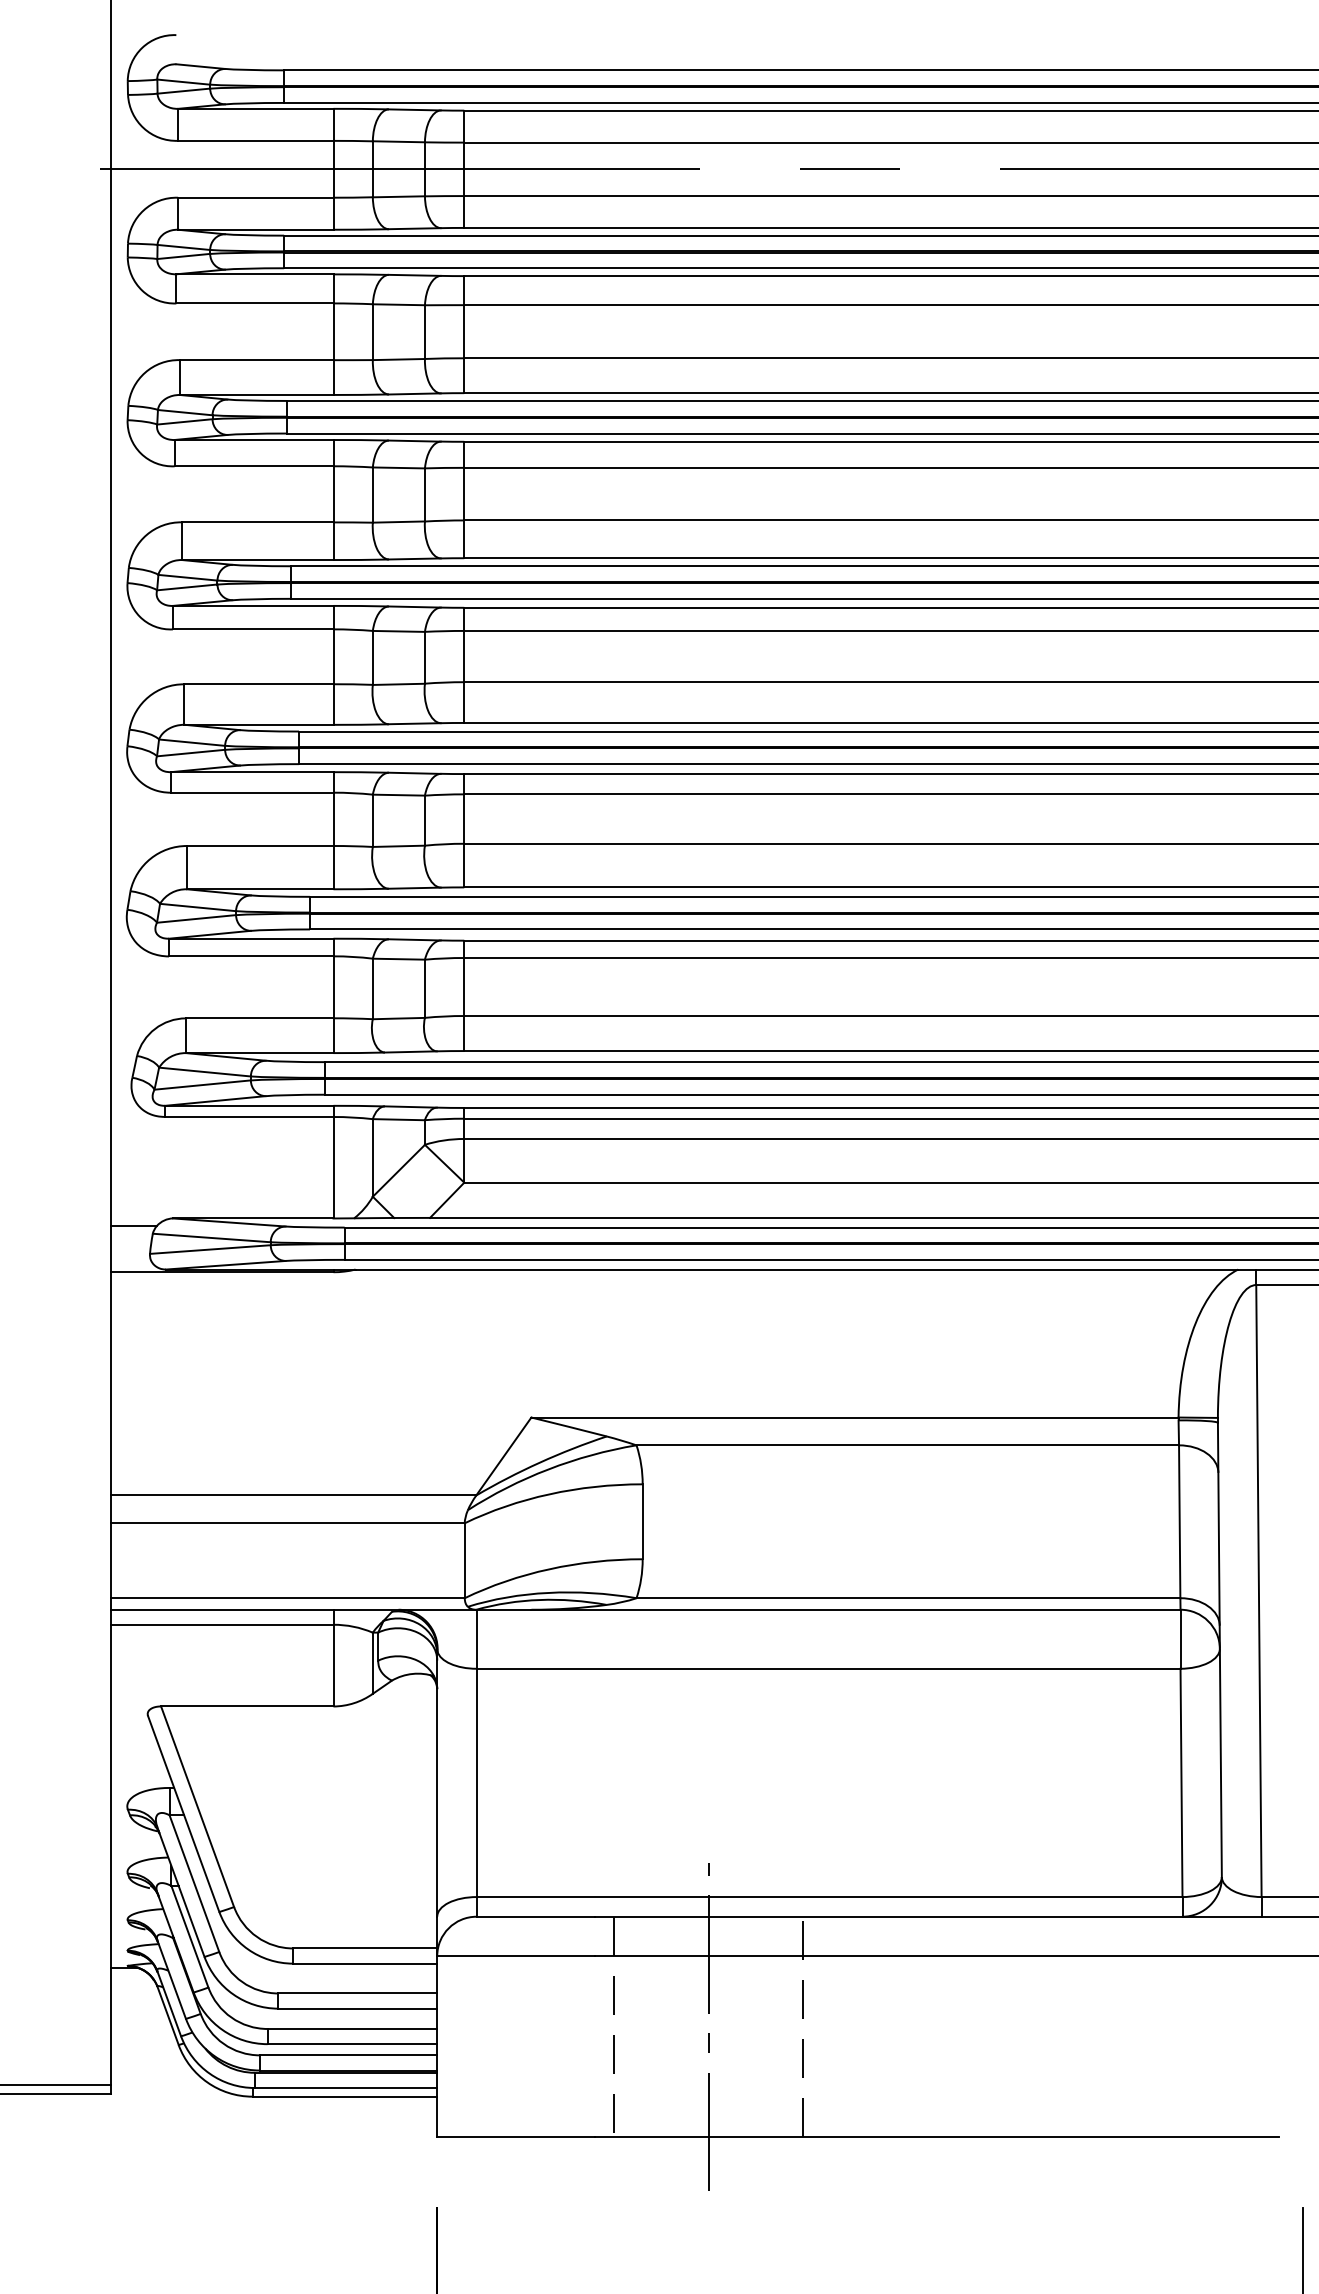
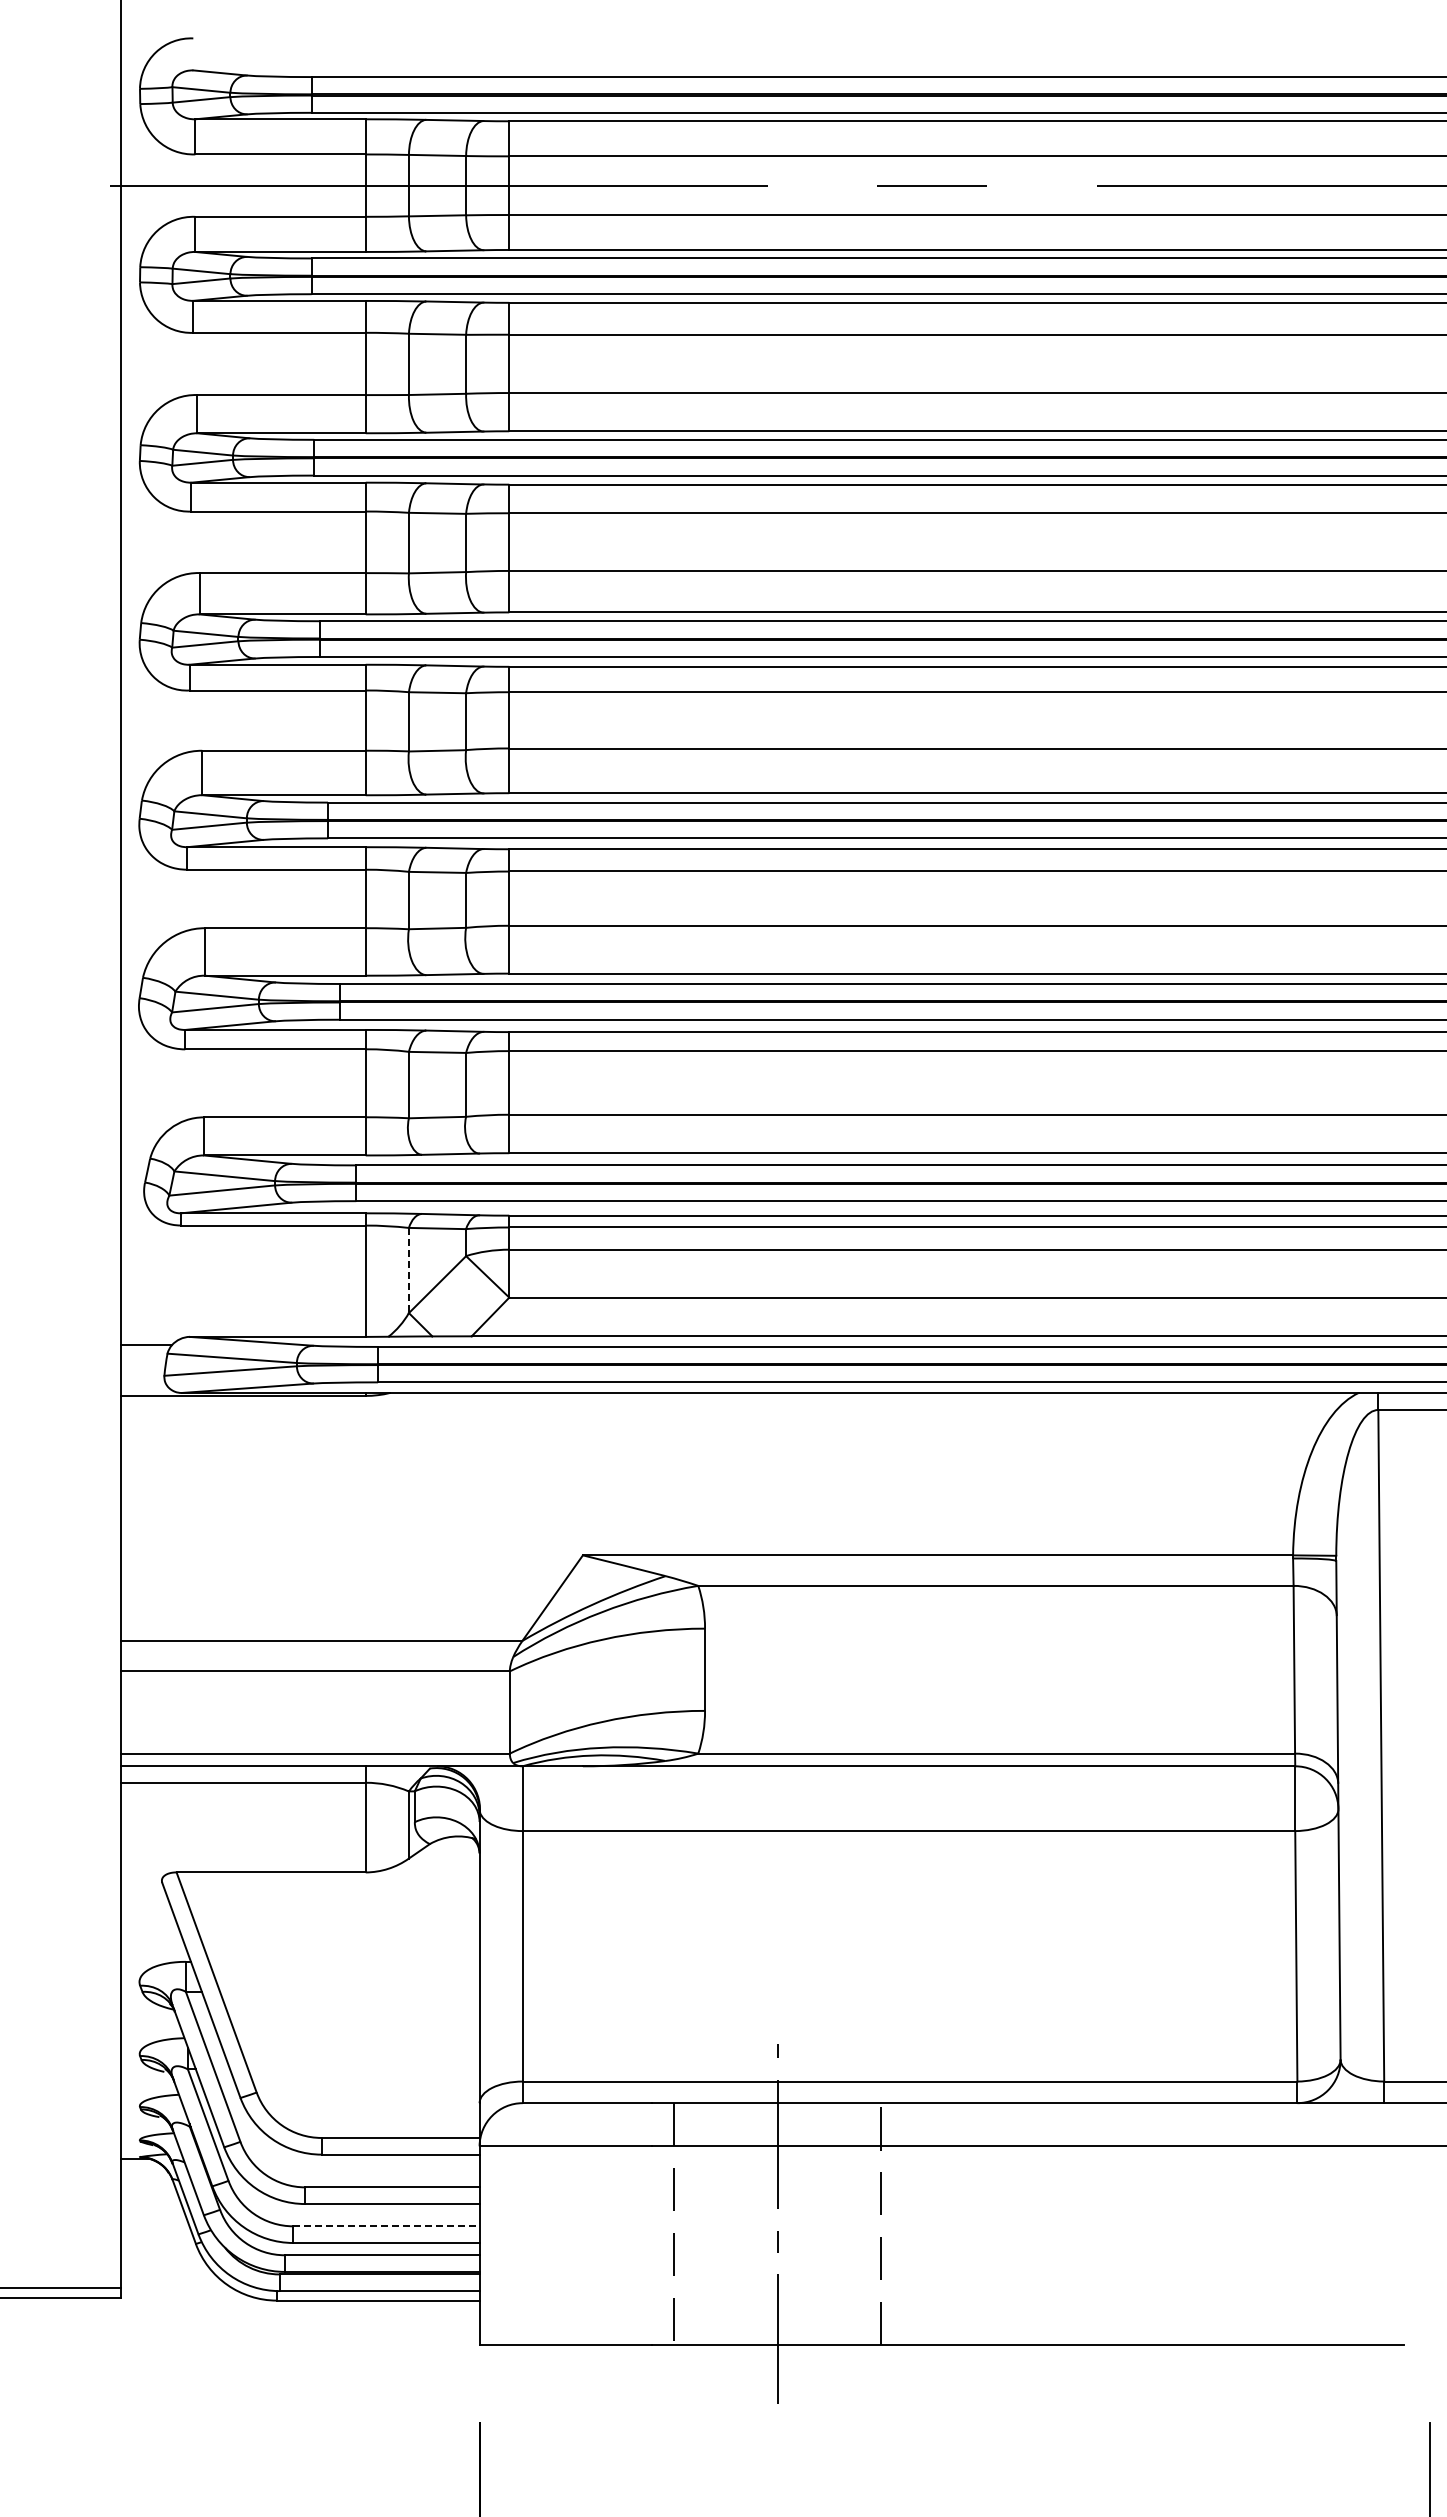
line: (372, 1157) -> (408, 1270), solid -> dashed
line: (353, 2029) -> (387, 2226), solid -> dashed

